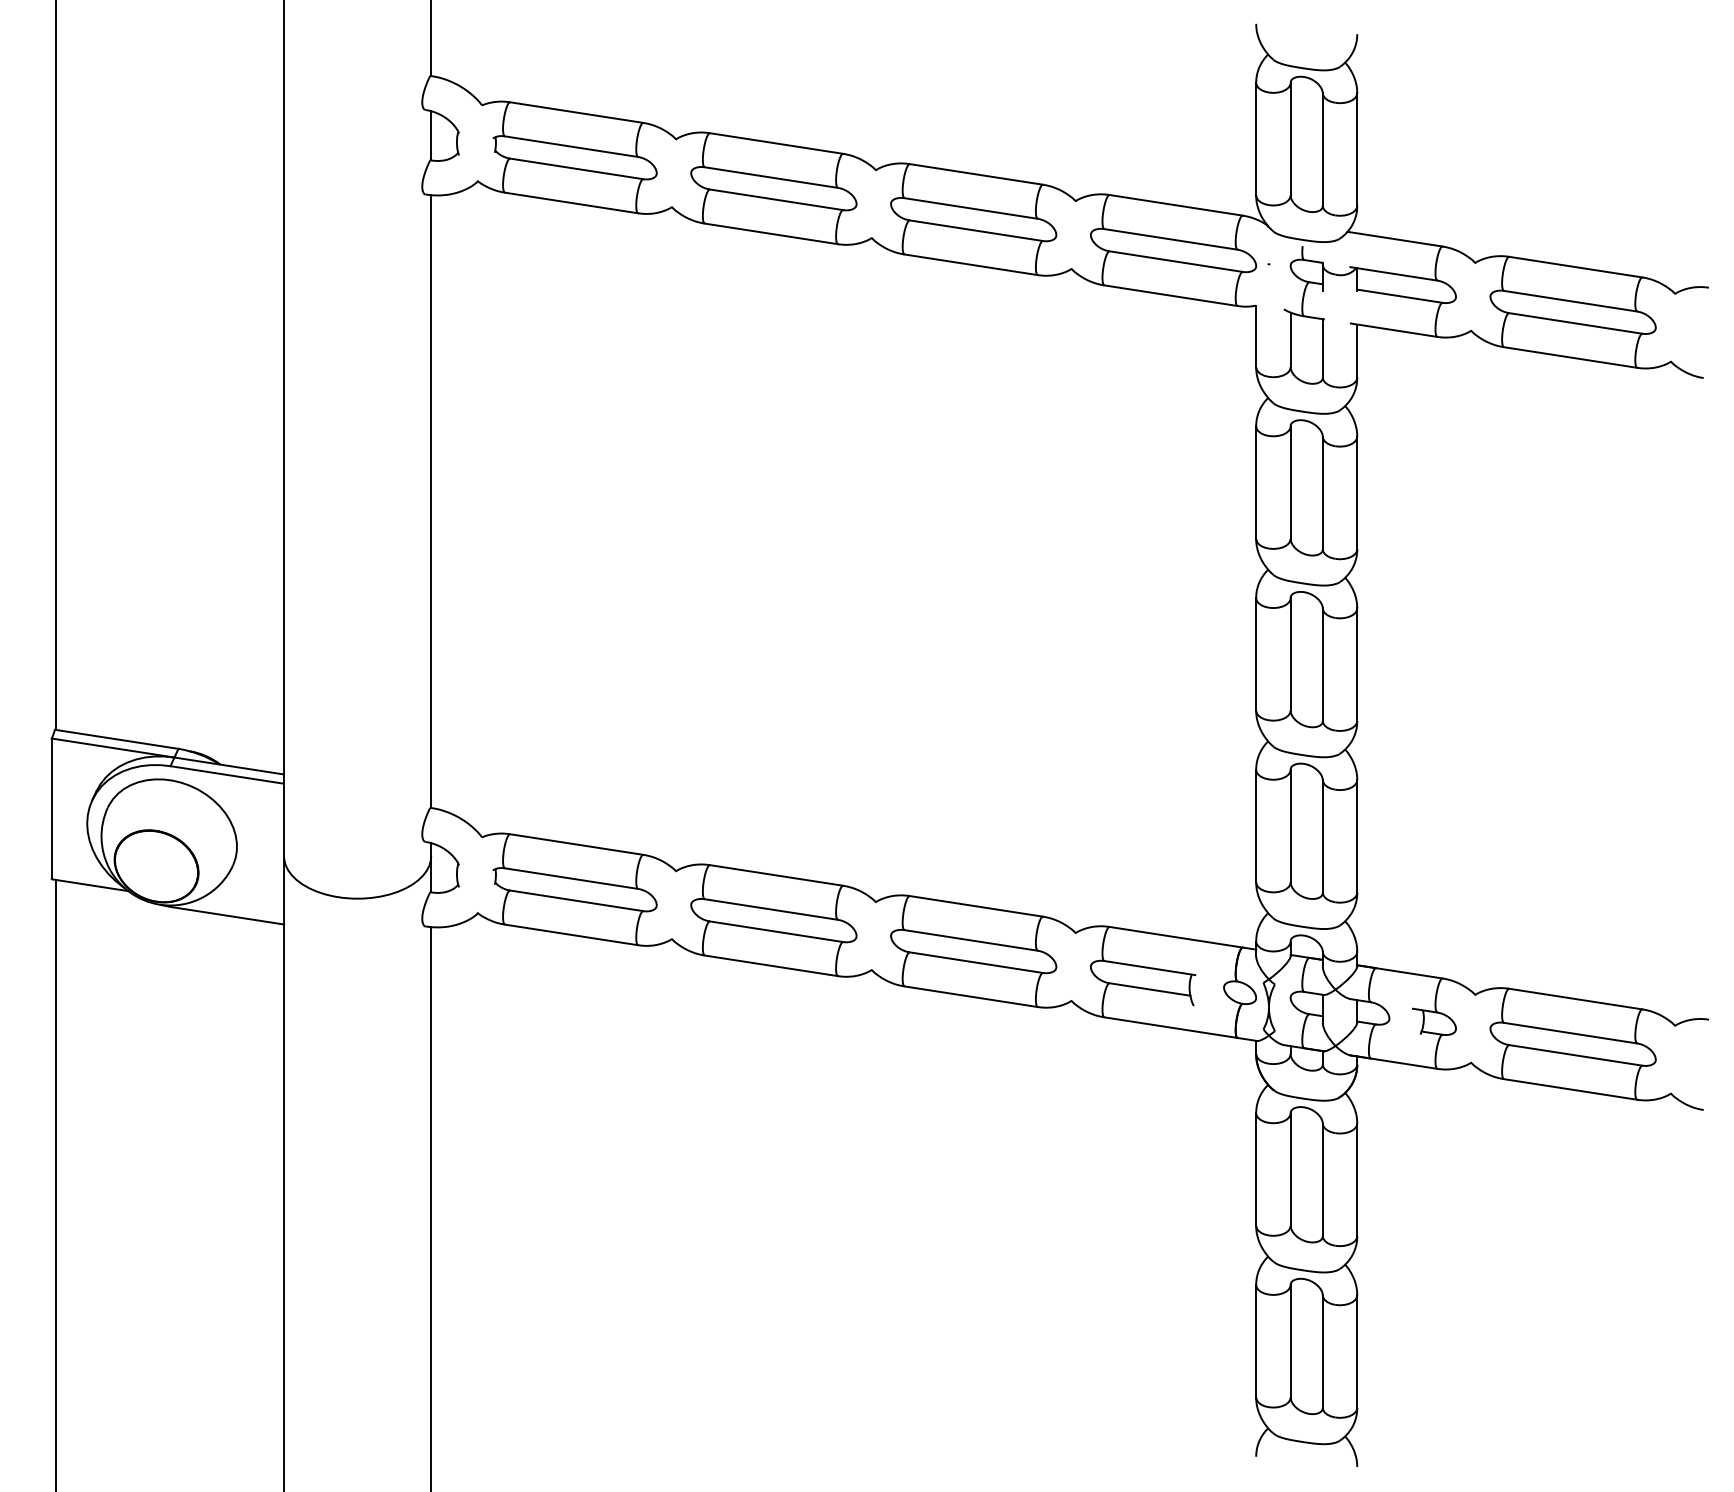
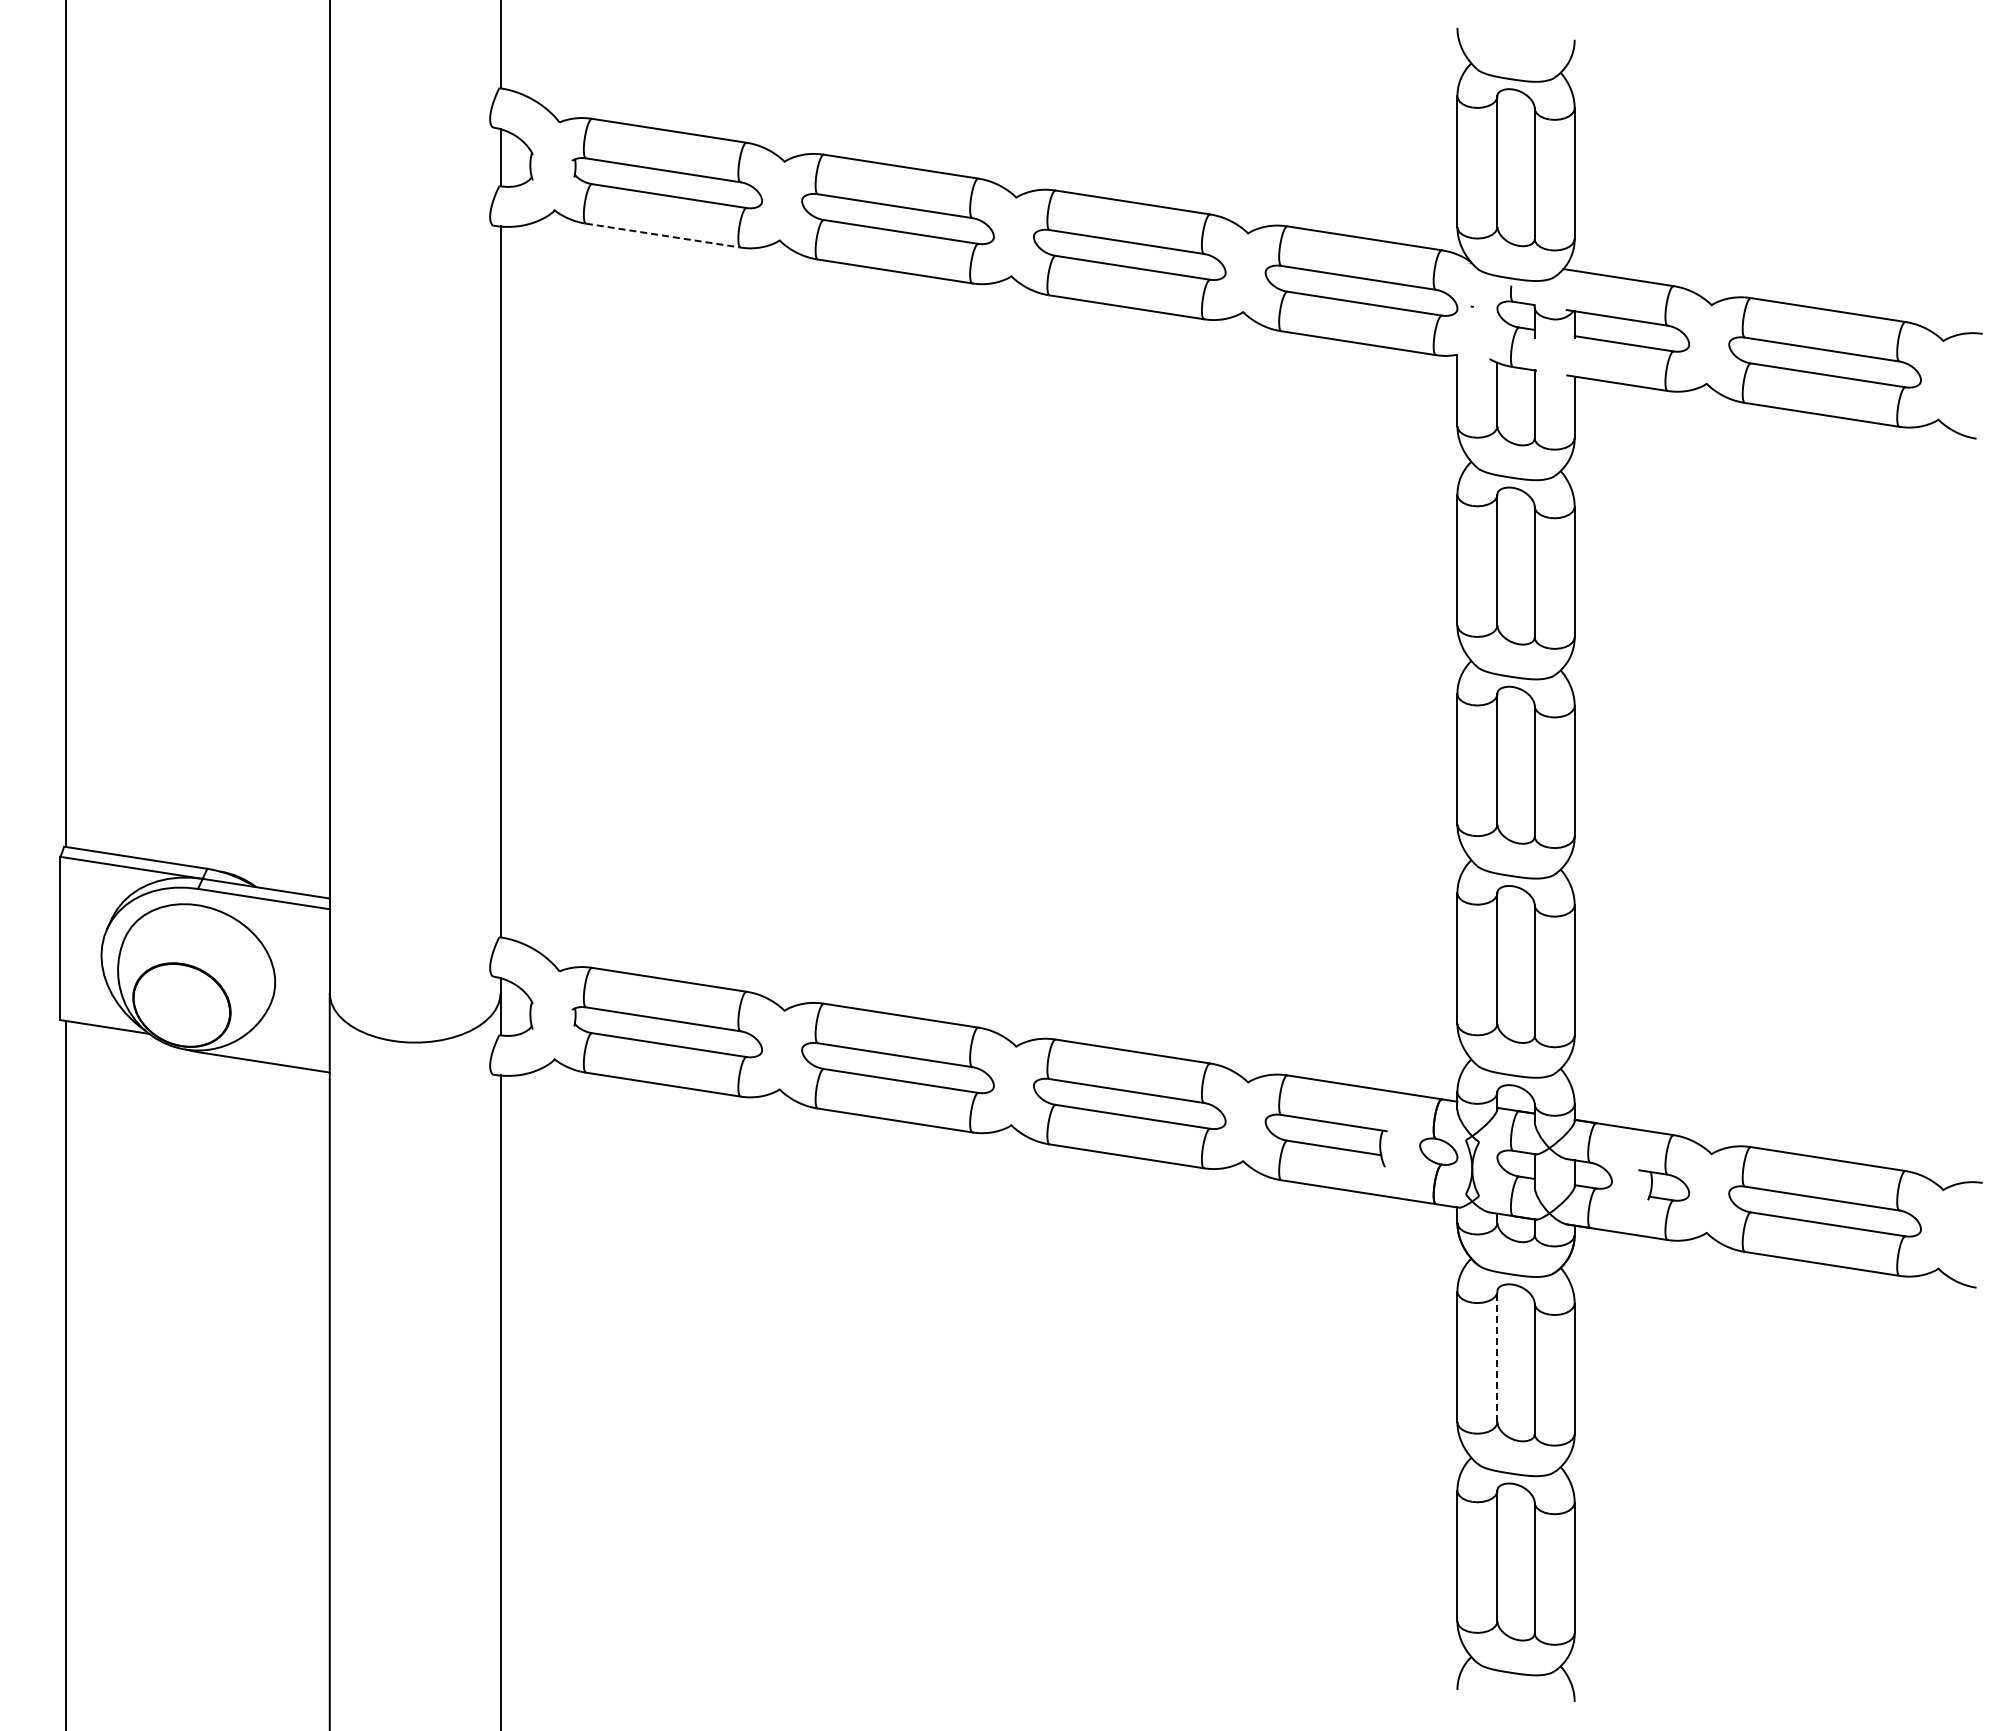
line: (571, 202) -> (663, 235), solid -> dashed
line: (1290, 1169) -> (1497, 1356), solid -> dashed

